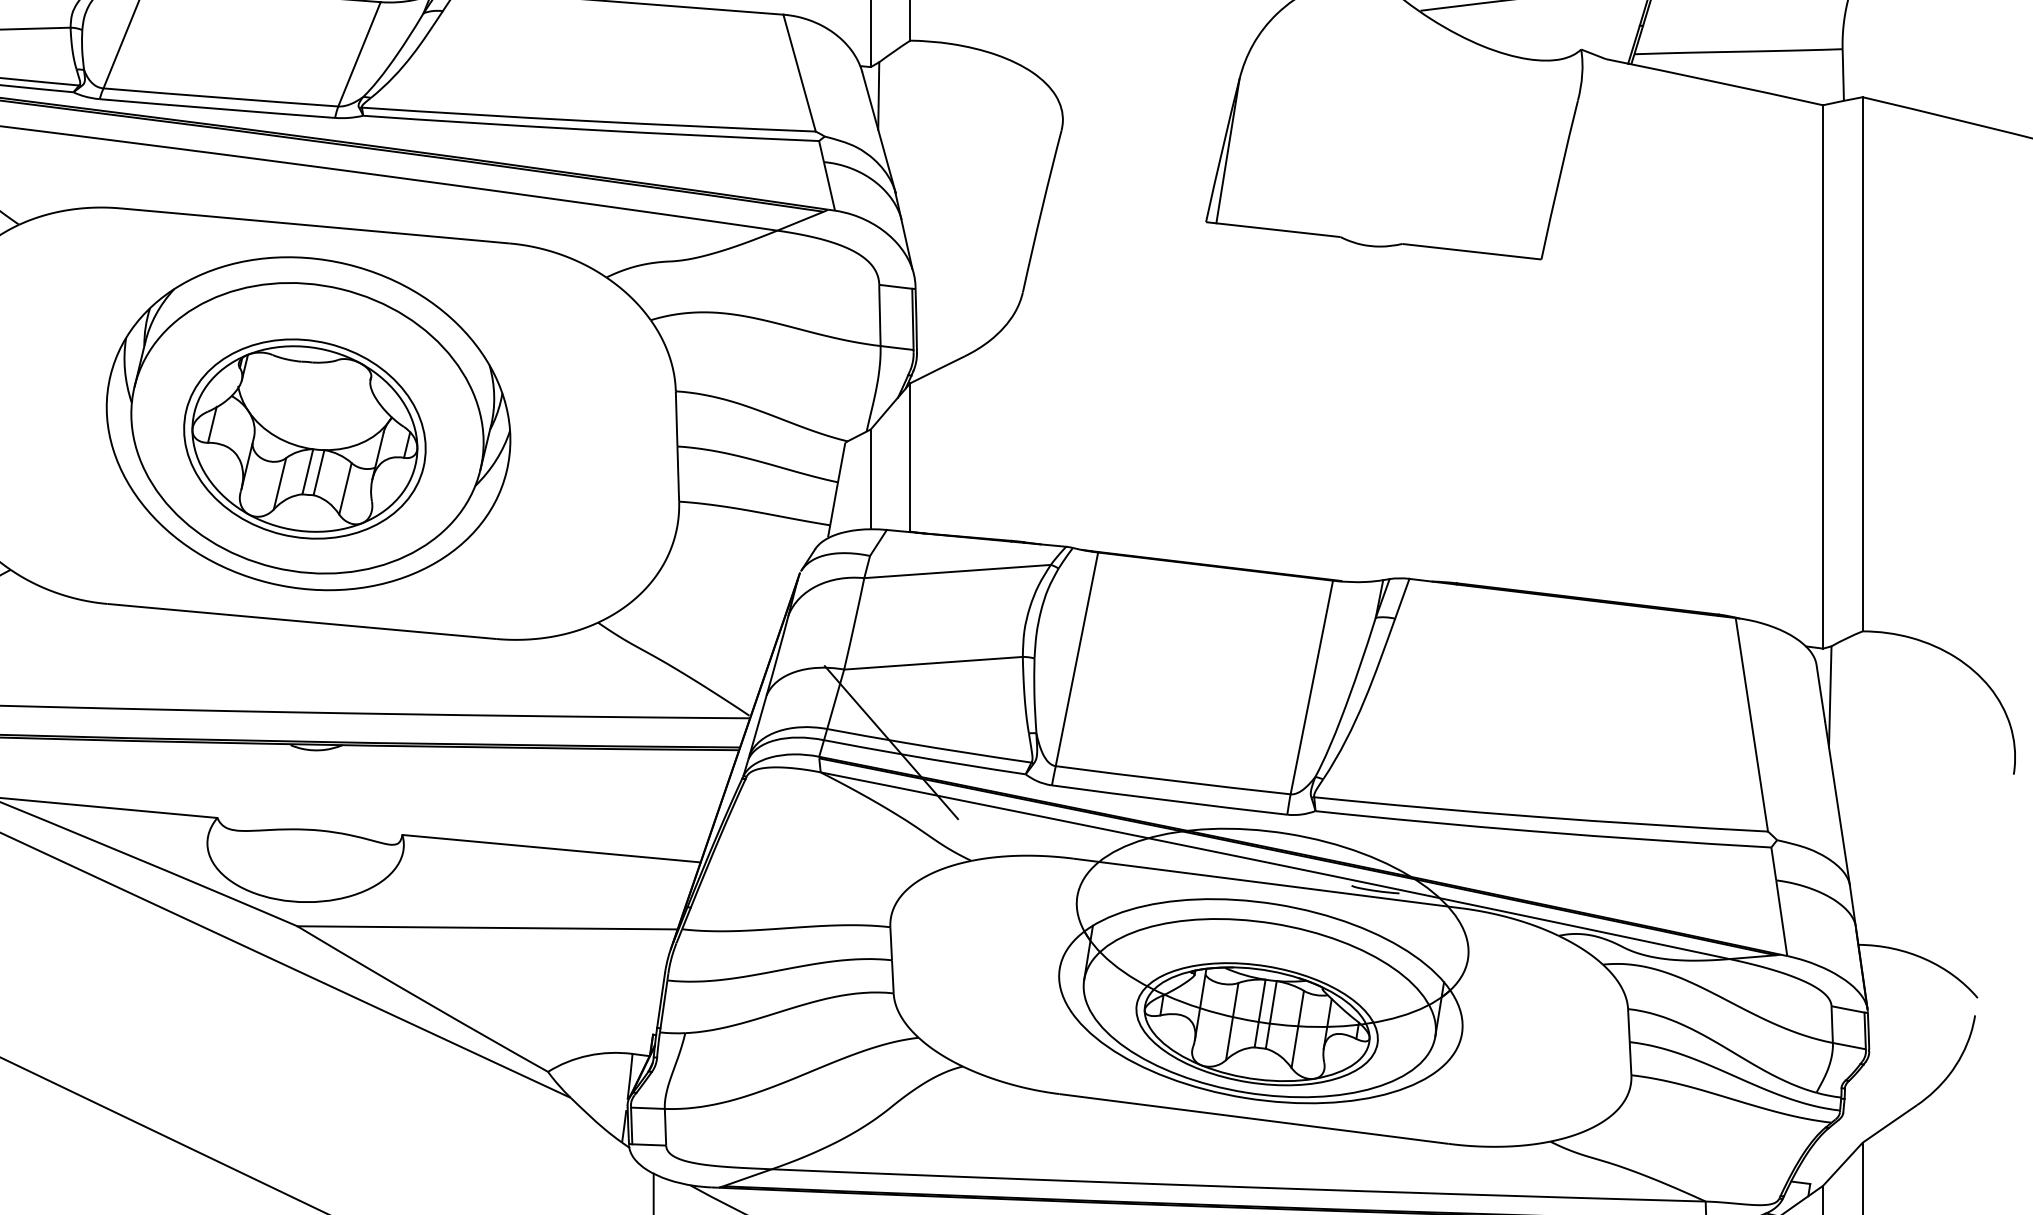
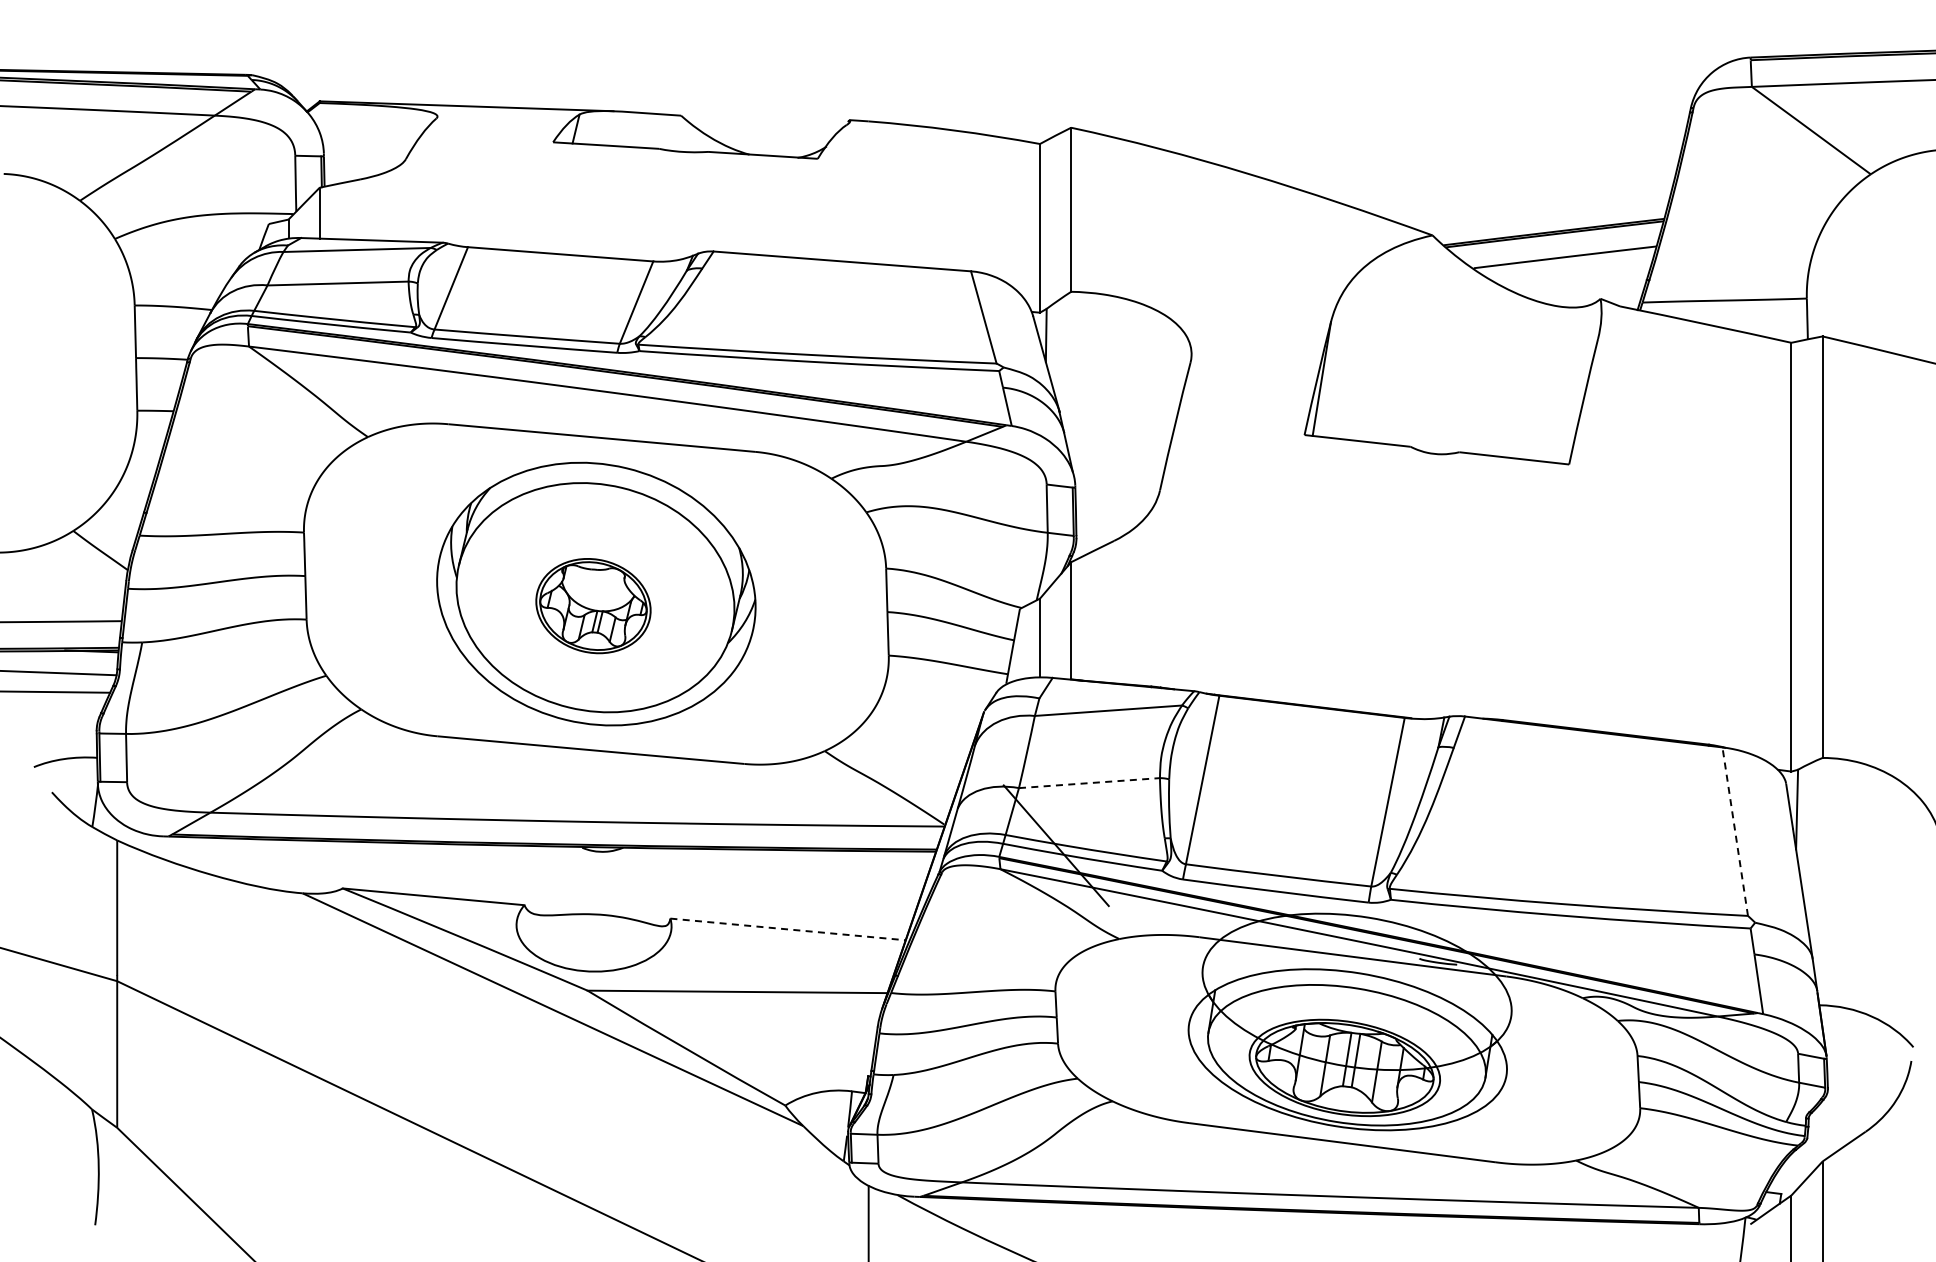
part: (304, 438) -> (593, 605), size x0.6
line: (933, 663) -> (1089, 783), solid -> dashed
line: (1752, 724) -> (1735, 831), solid -> dashed
line: (552, 848) -> (788, 929), solid -> dashed

